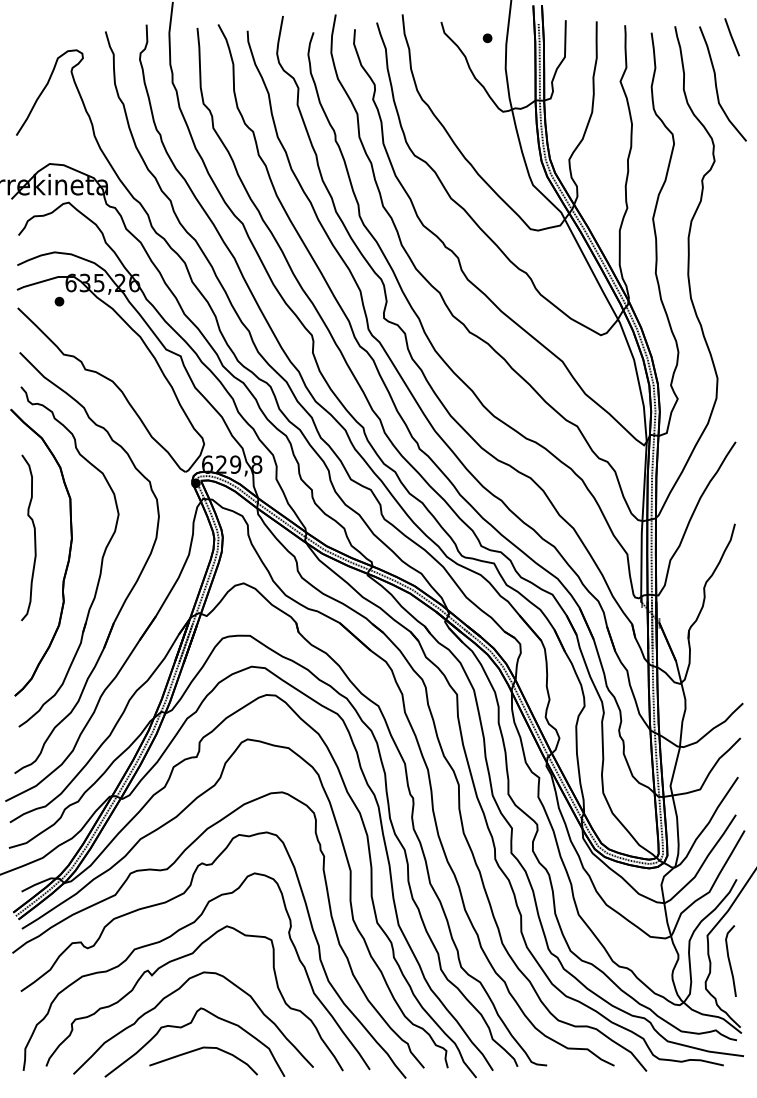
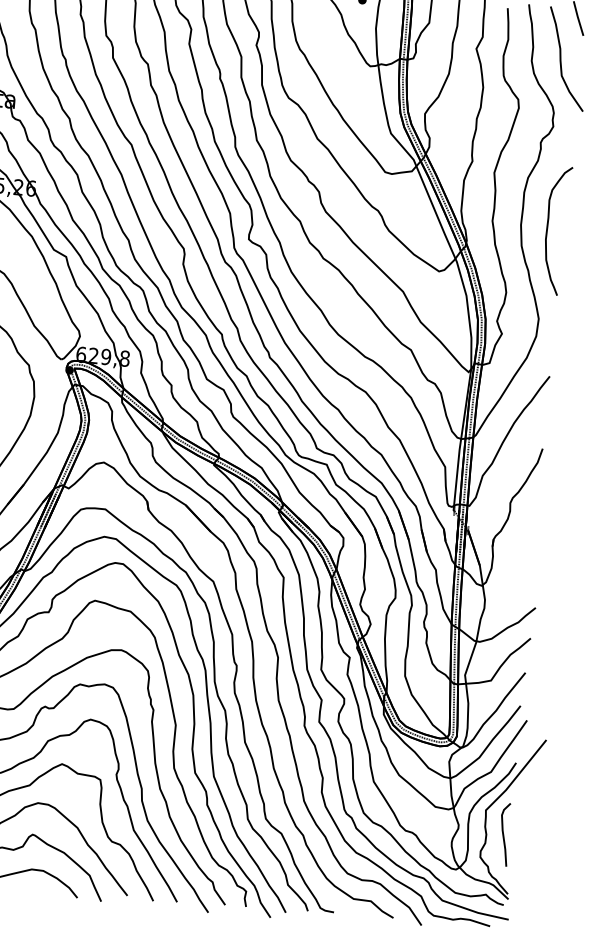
curve: (718, 277) -> (547, 229), added

